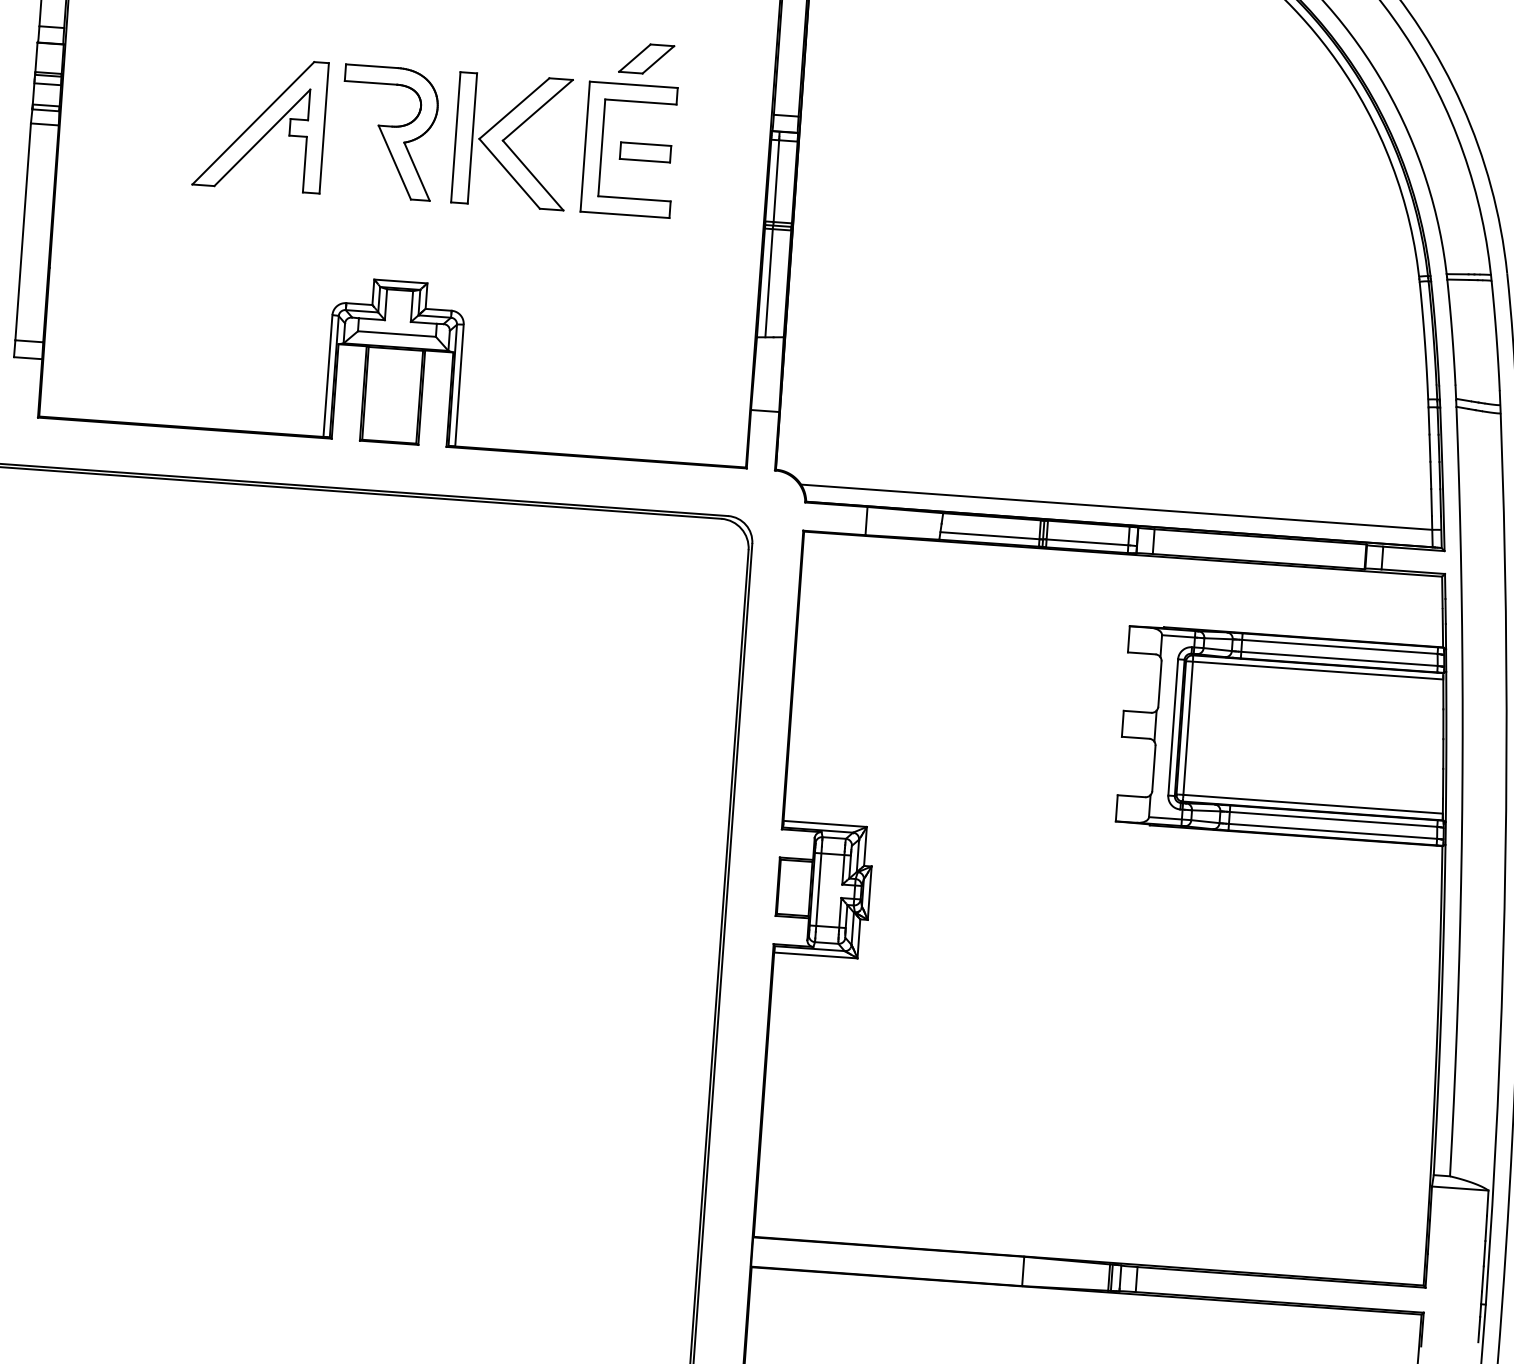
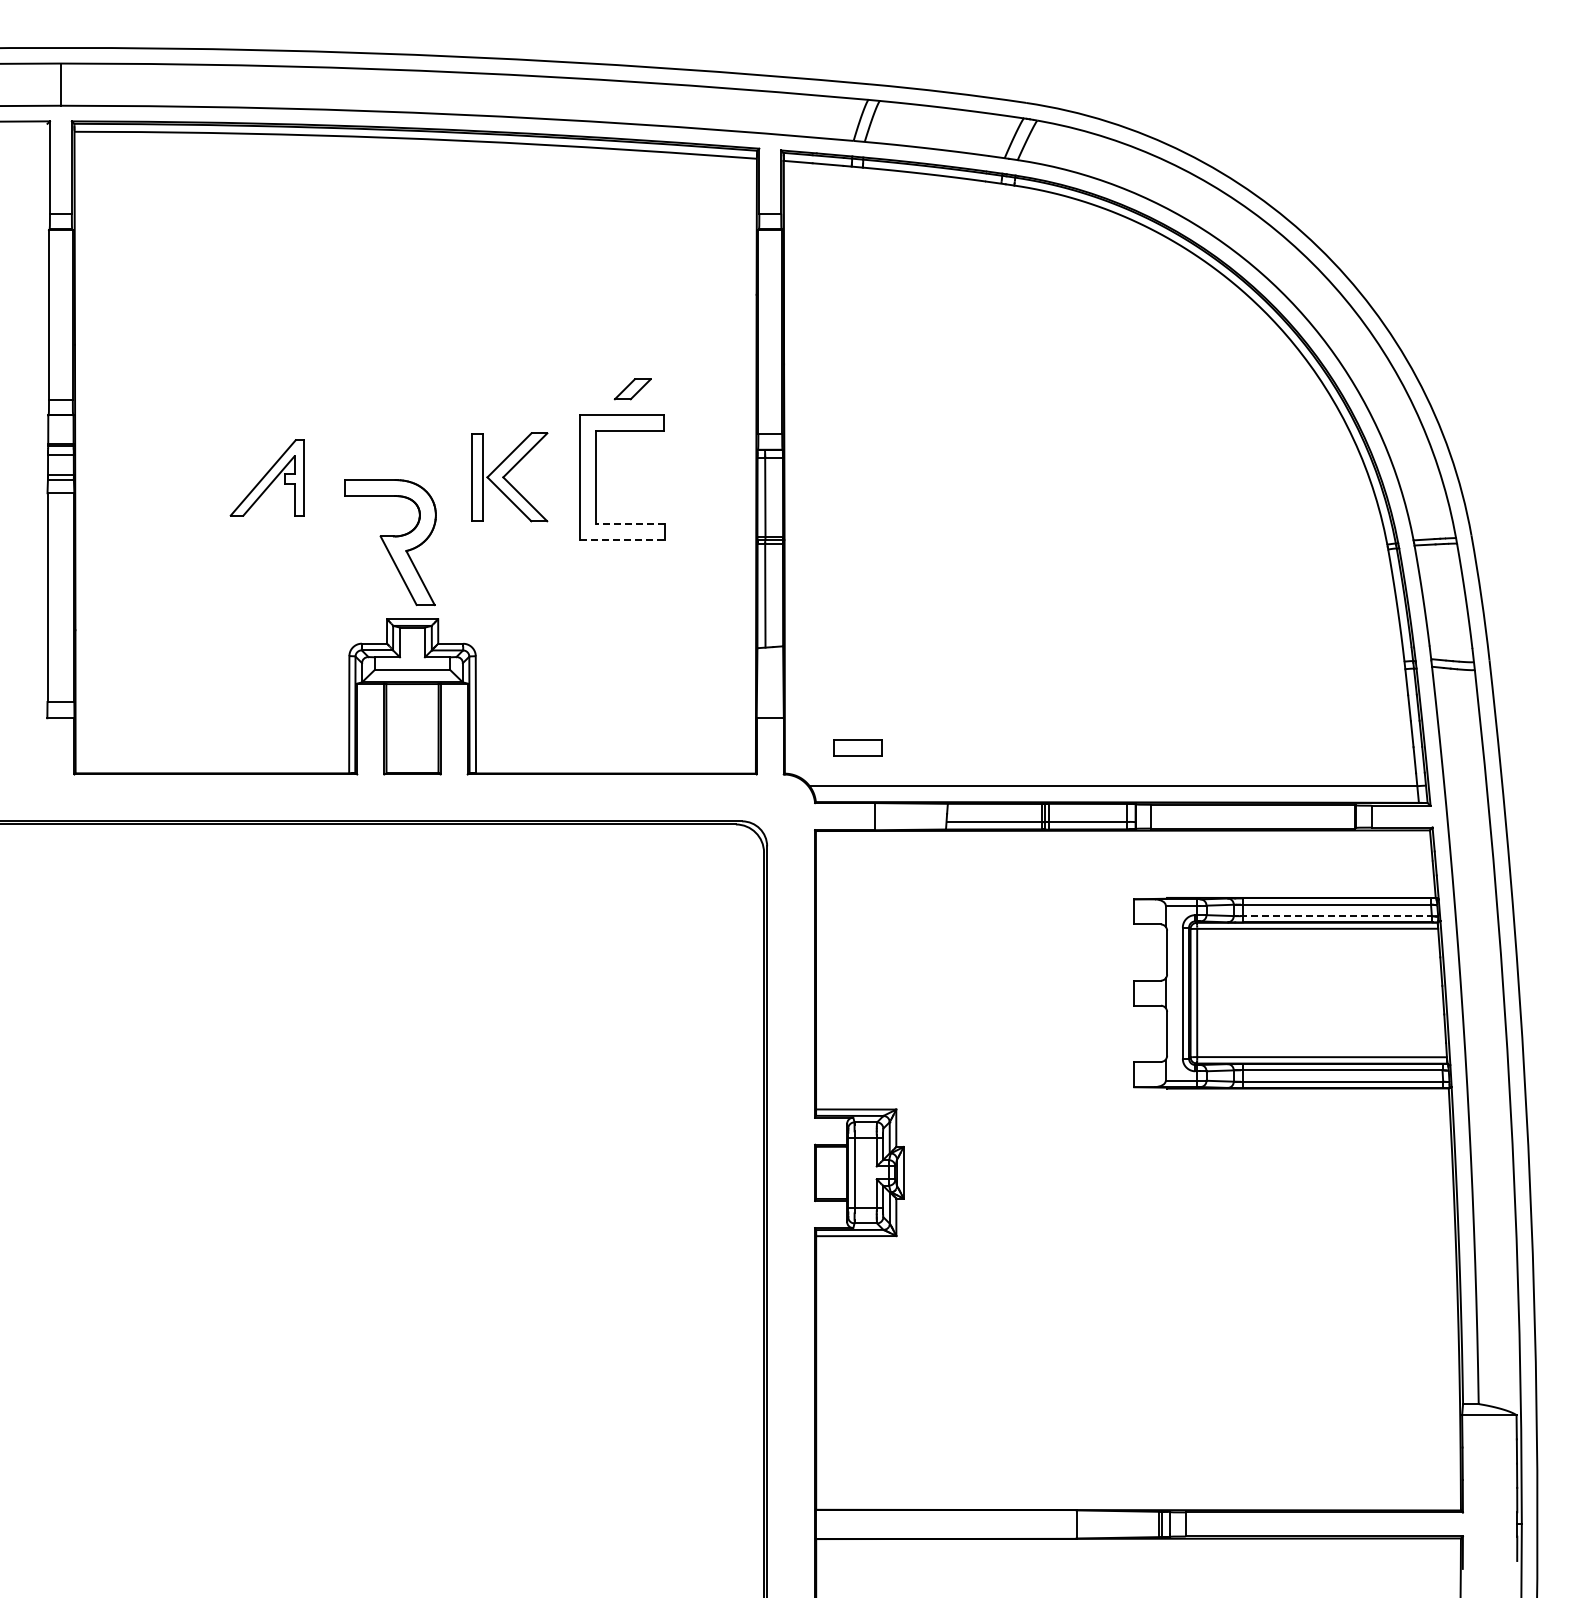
part: (646, 59) -> (632, 389), size x0.7
part: (260, 123) -> (267, 477), size x0.6
part: (388, 132) -> (390, 542), moved
part: (512, 141) -> (509, 477), size x0.7
part: (644, 152) -> (857, 747), moved
line: (634, 199) -> (630, 524), solid -> dashed
line: (624, 215) -> (622, 540), solid -> dashed
line: (1338, 659) -> (1336, 916), solid -> dashed

